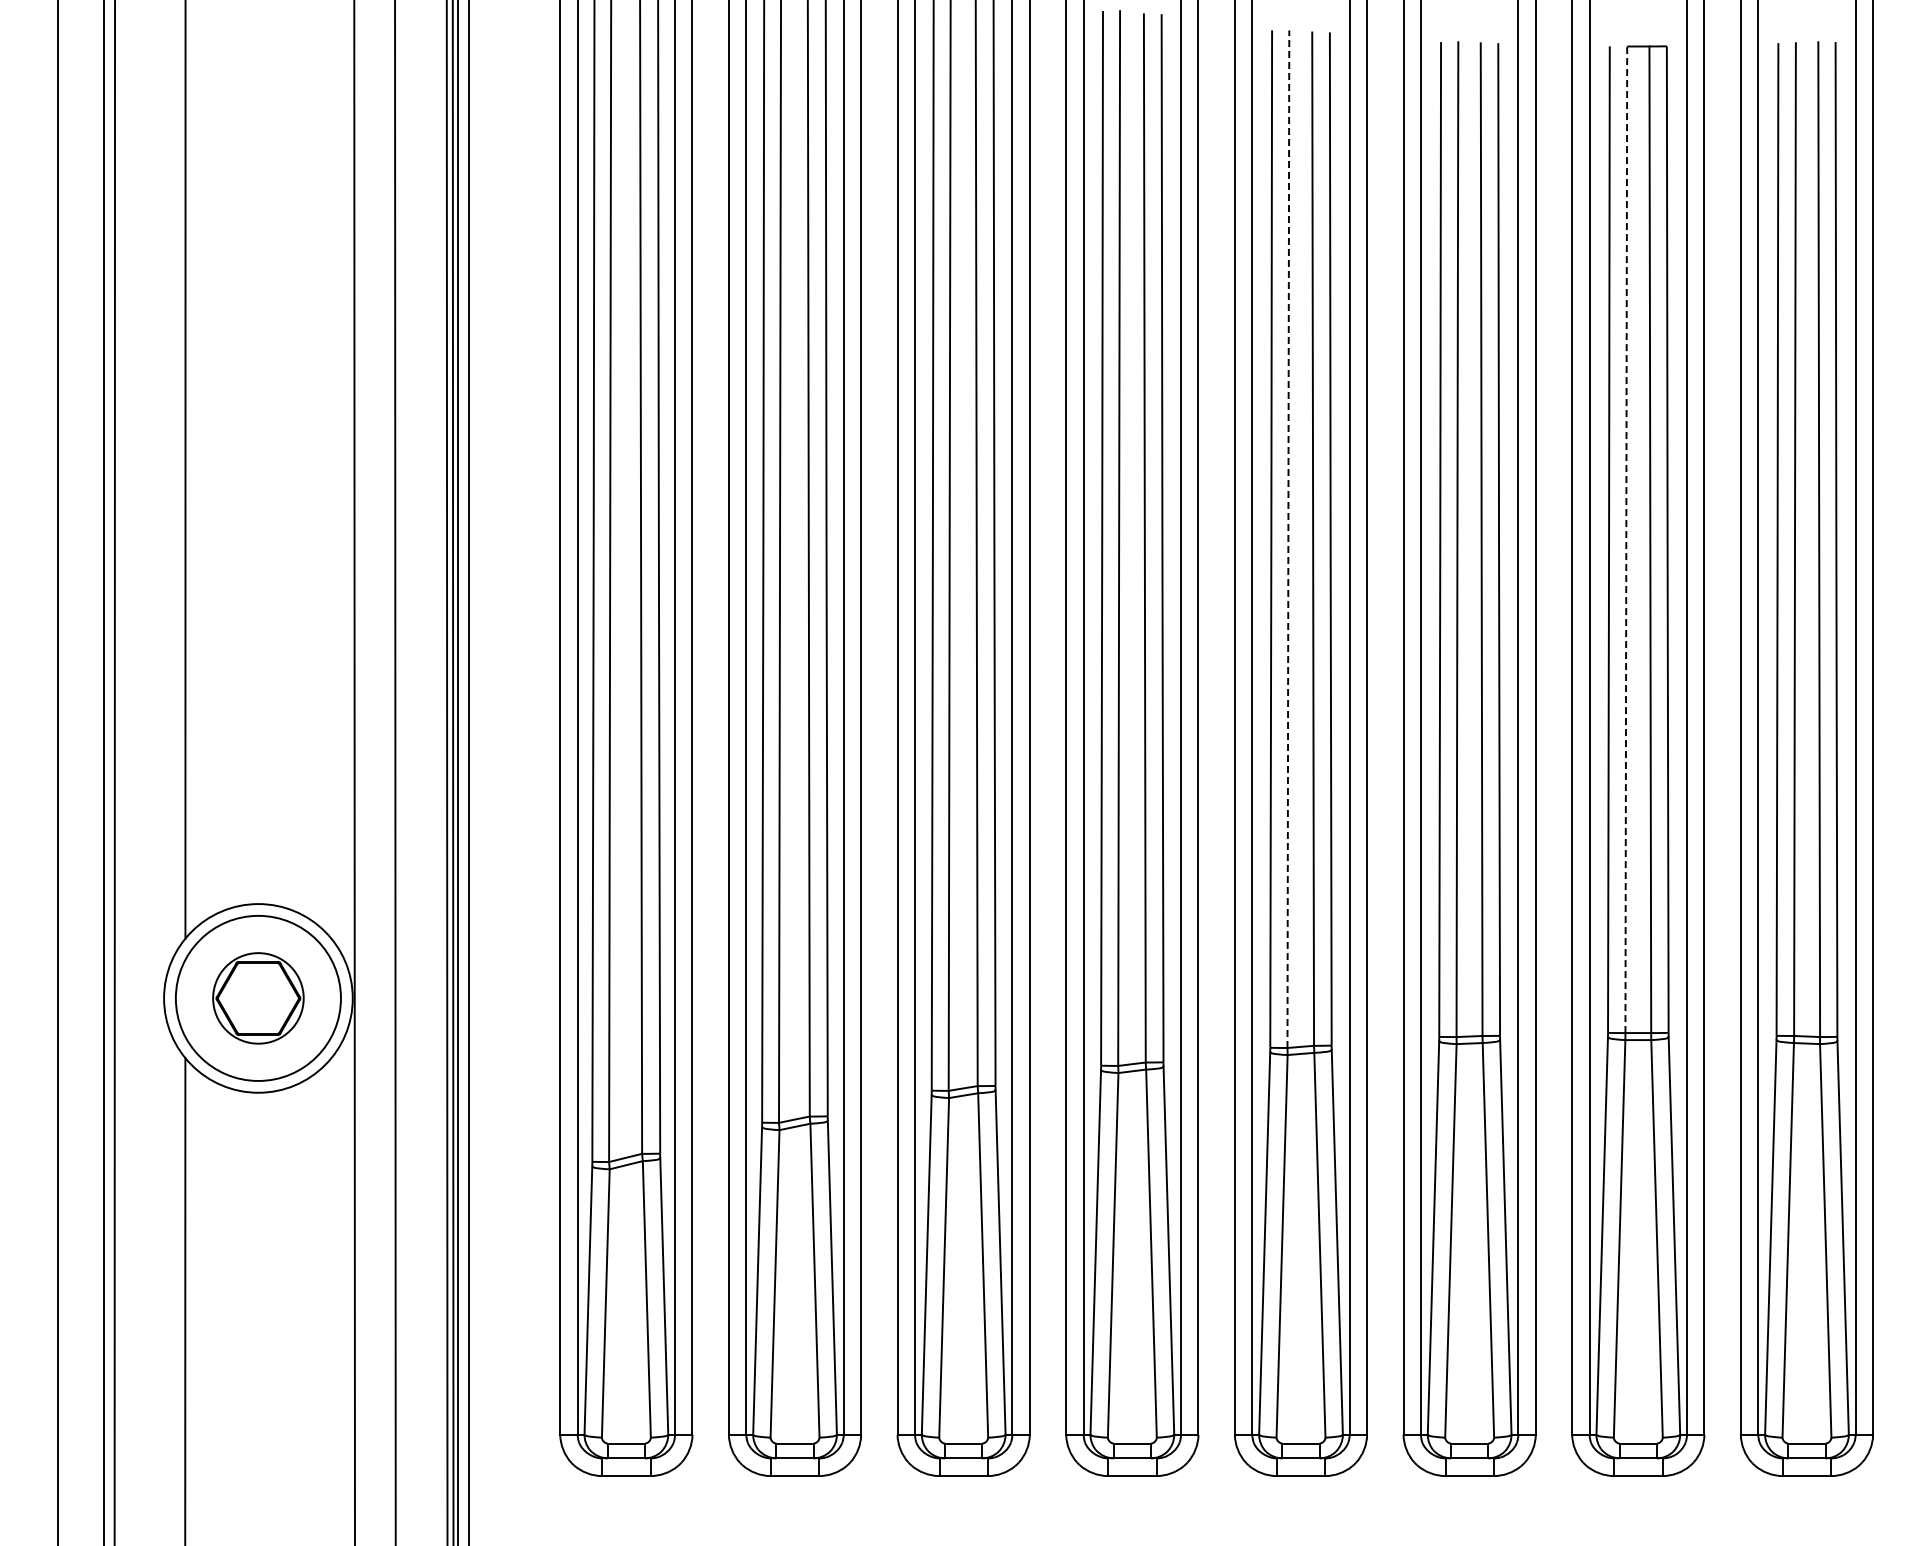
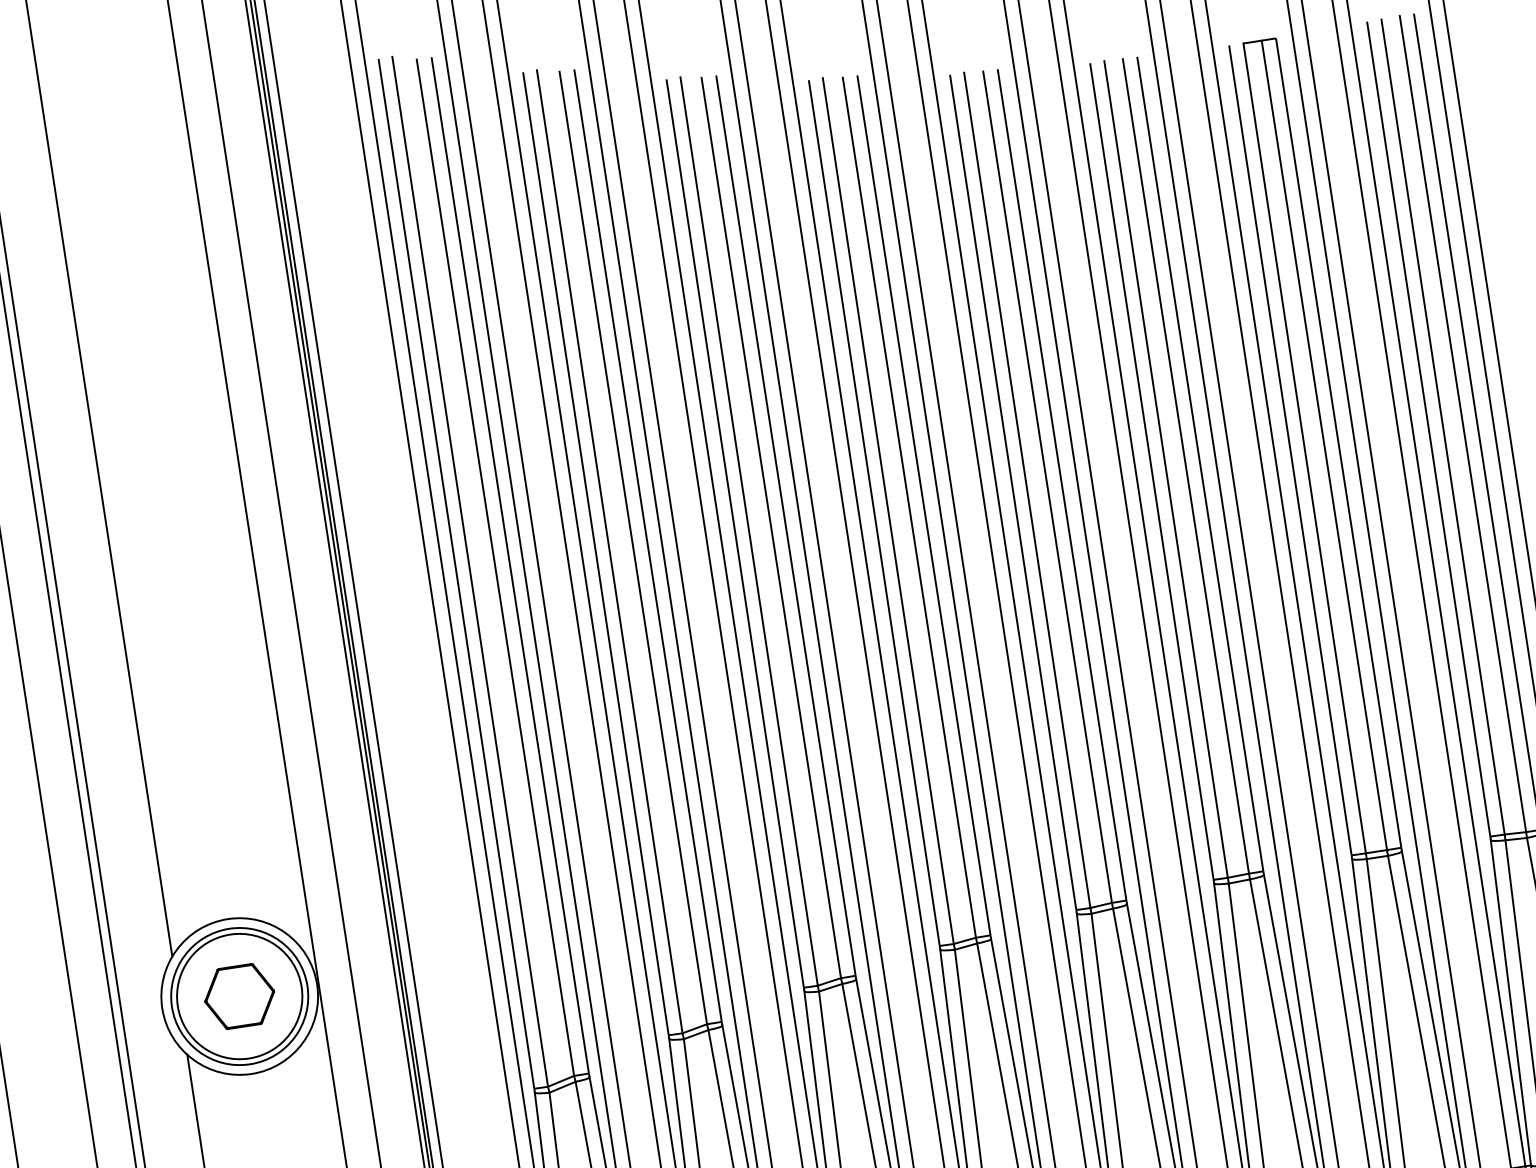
line: (1288, 539) -> (1027, 490), dashed -> solid
line: (1626, 539) -> (1304, 448), dashed -> solid
circle: (257, 997) -> (238, 995), size x1.67

